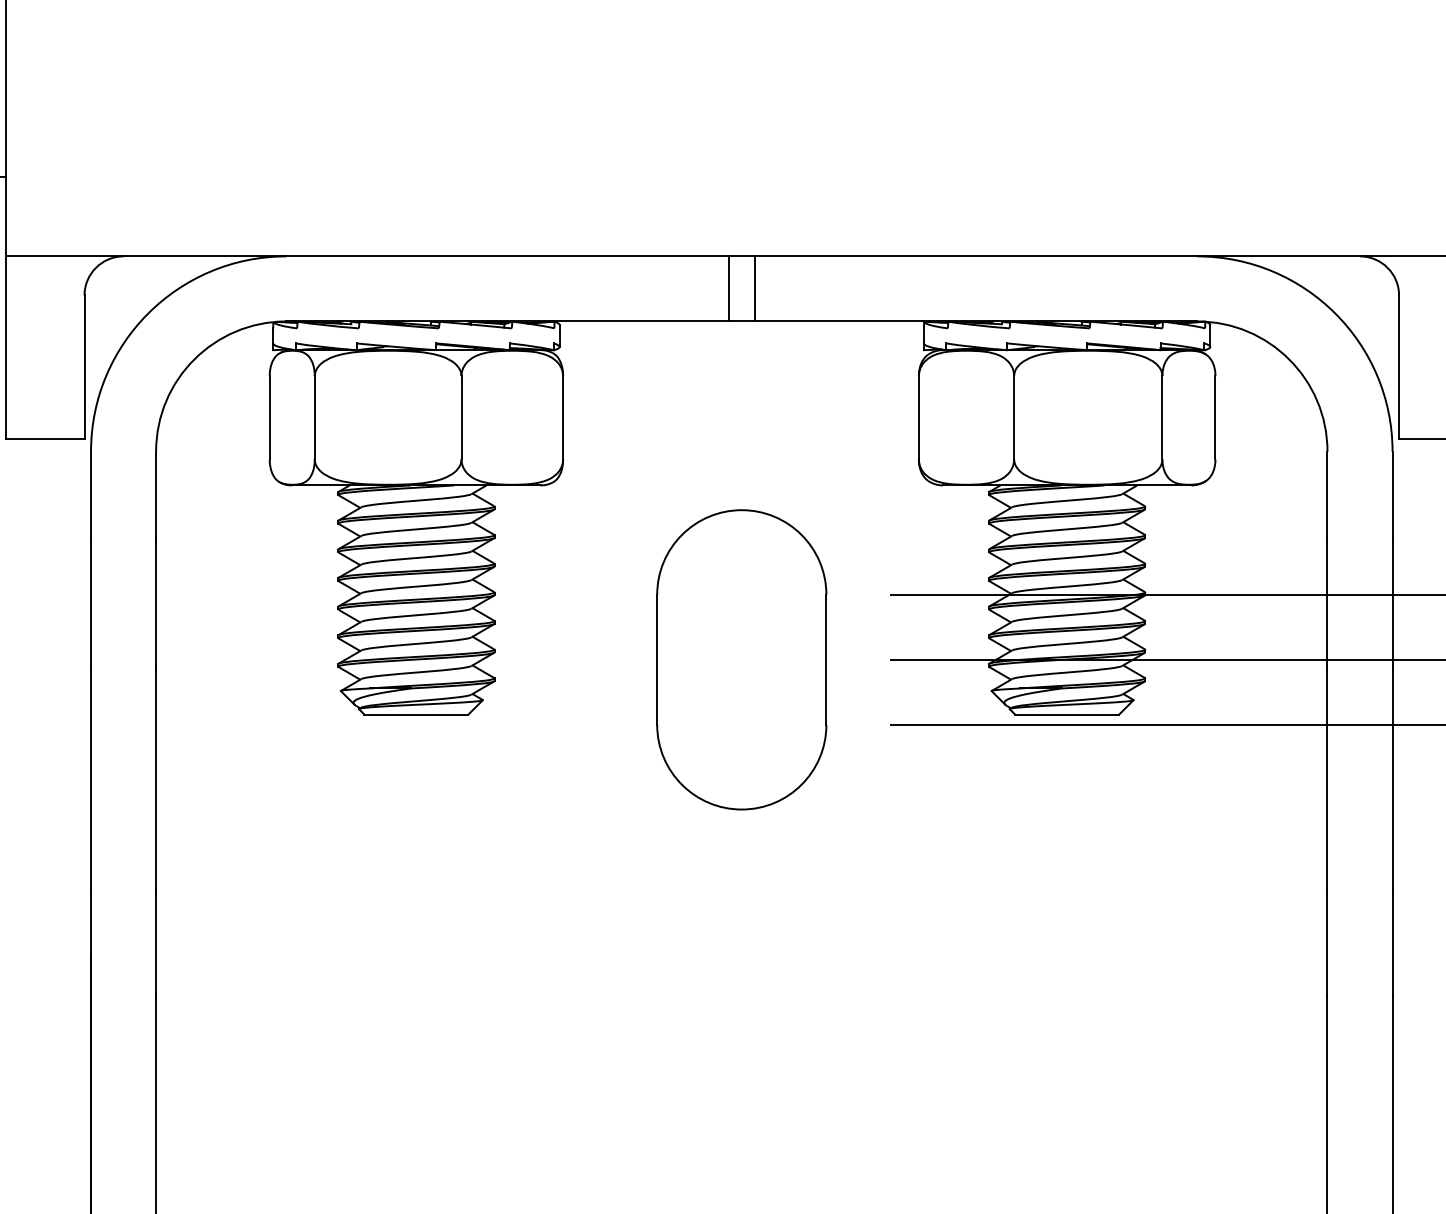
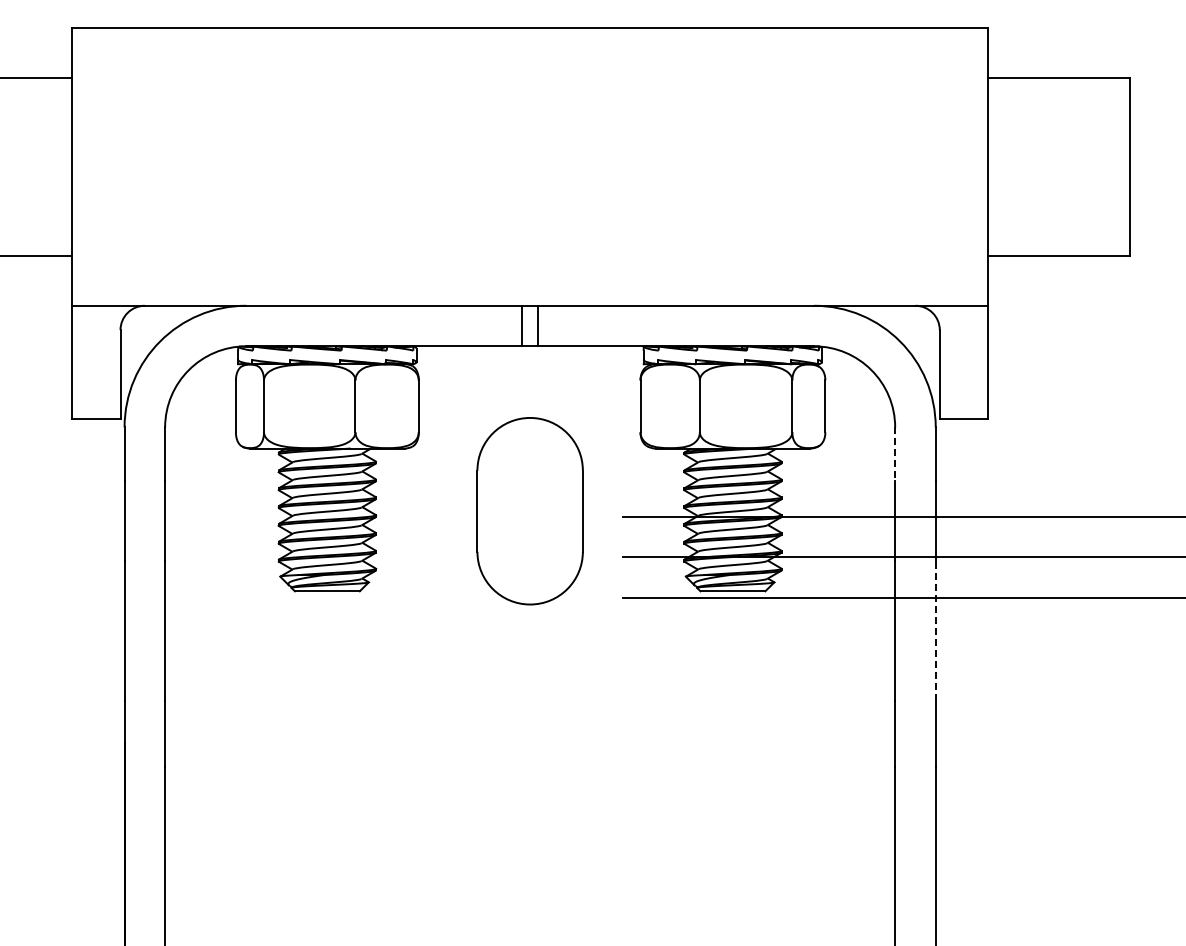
line: (1327, 495) -> (895, 454), solid -> dashed
part: (740, 660) -> (529, 511), moved
line: (1392, 777) -> (935, 630), solid -> dashed

